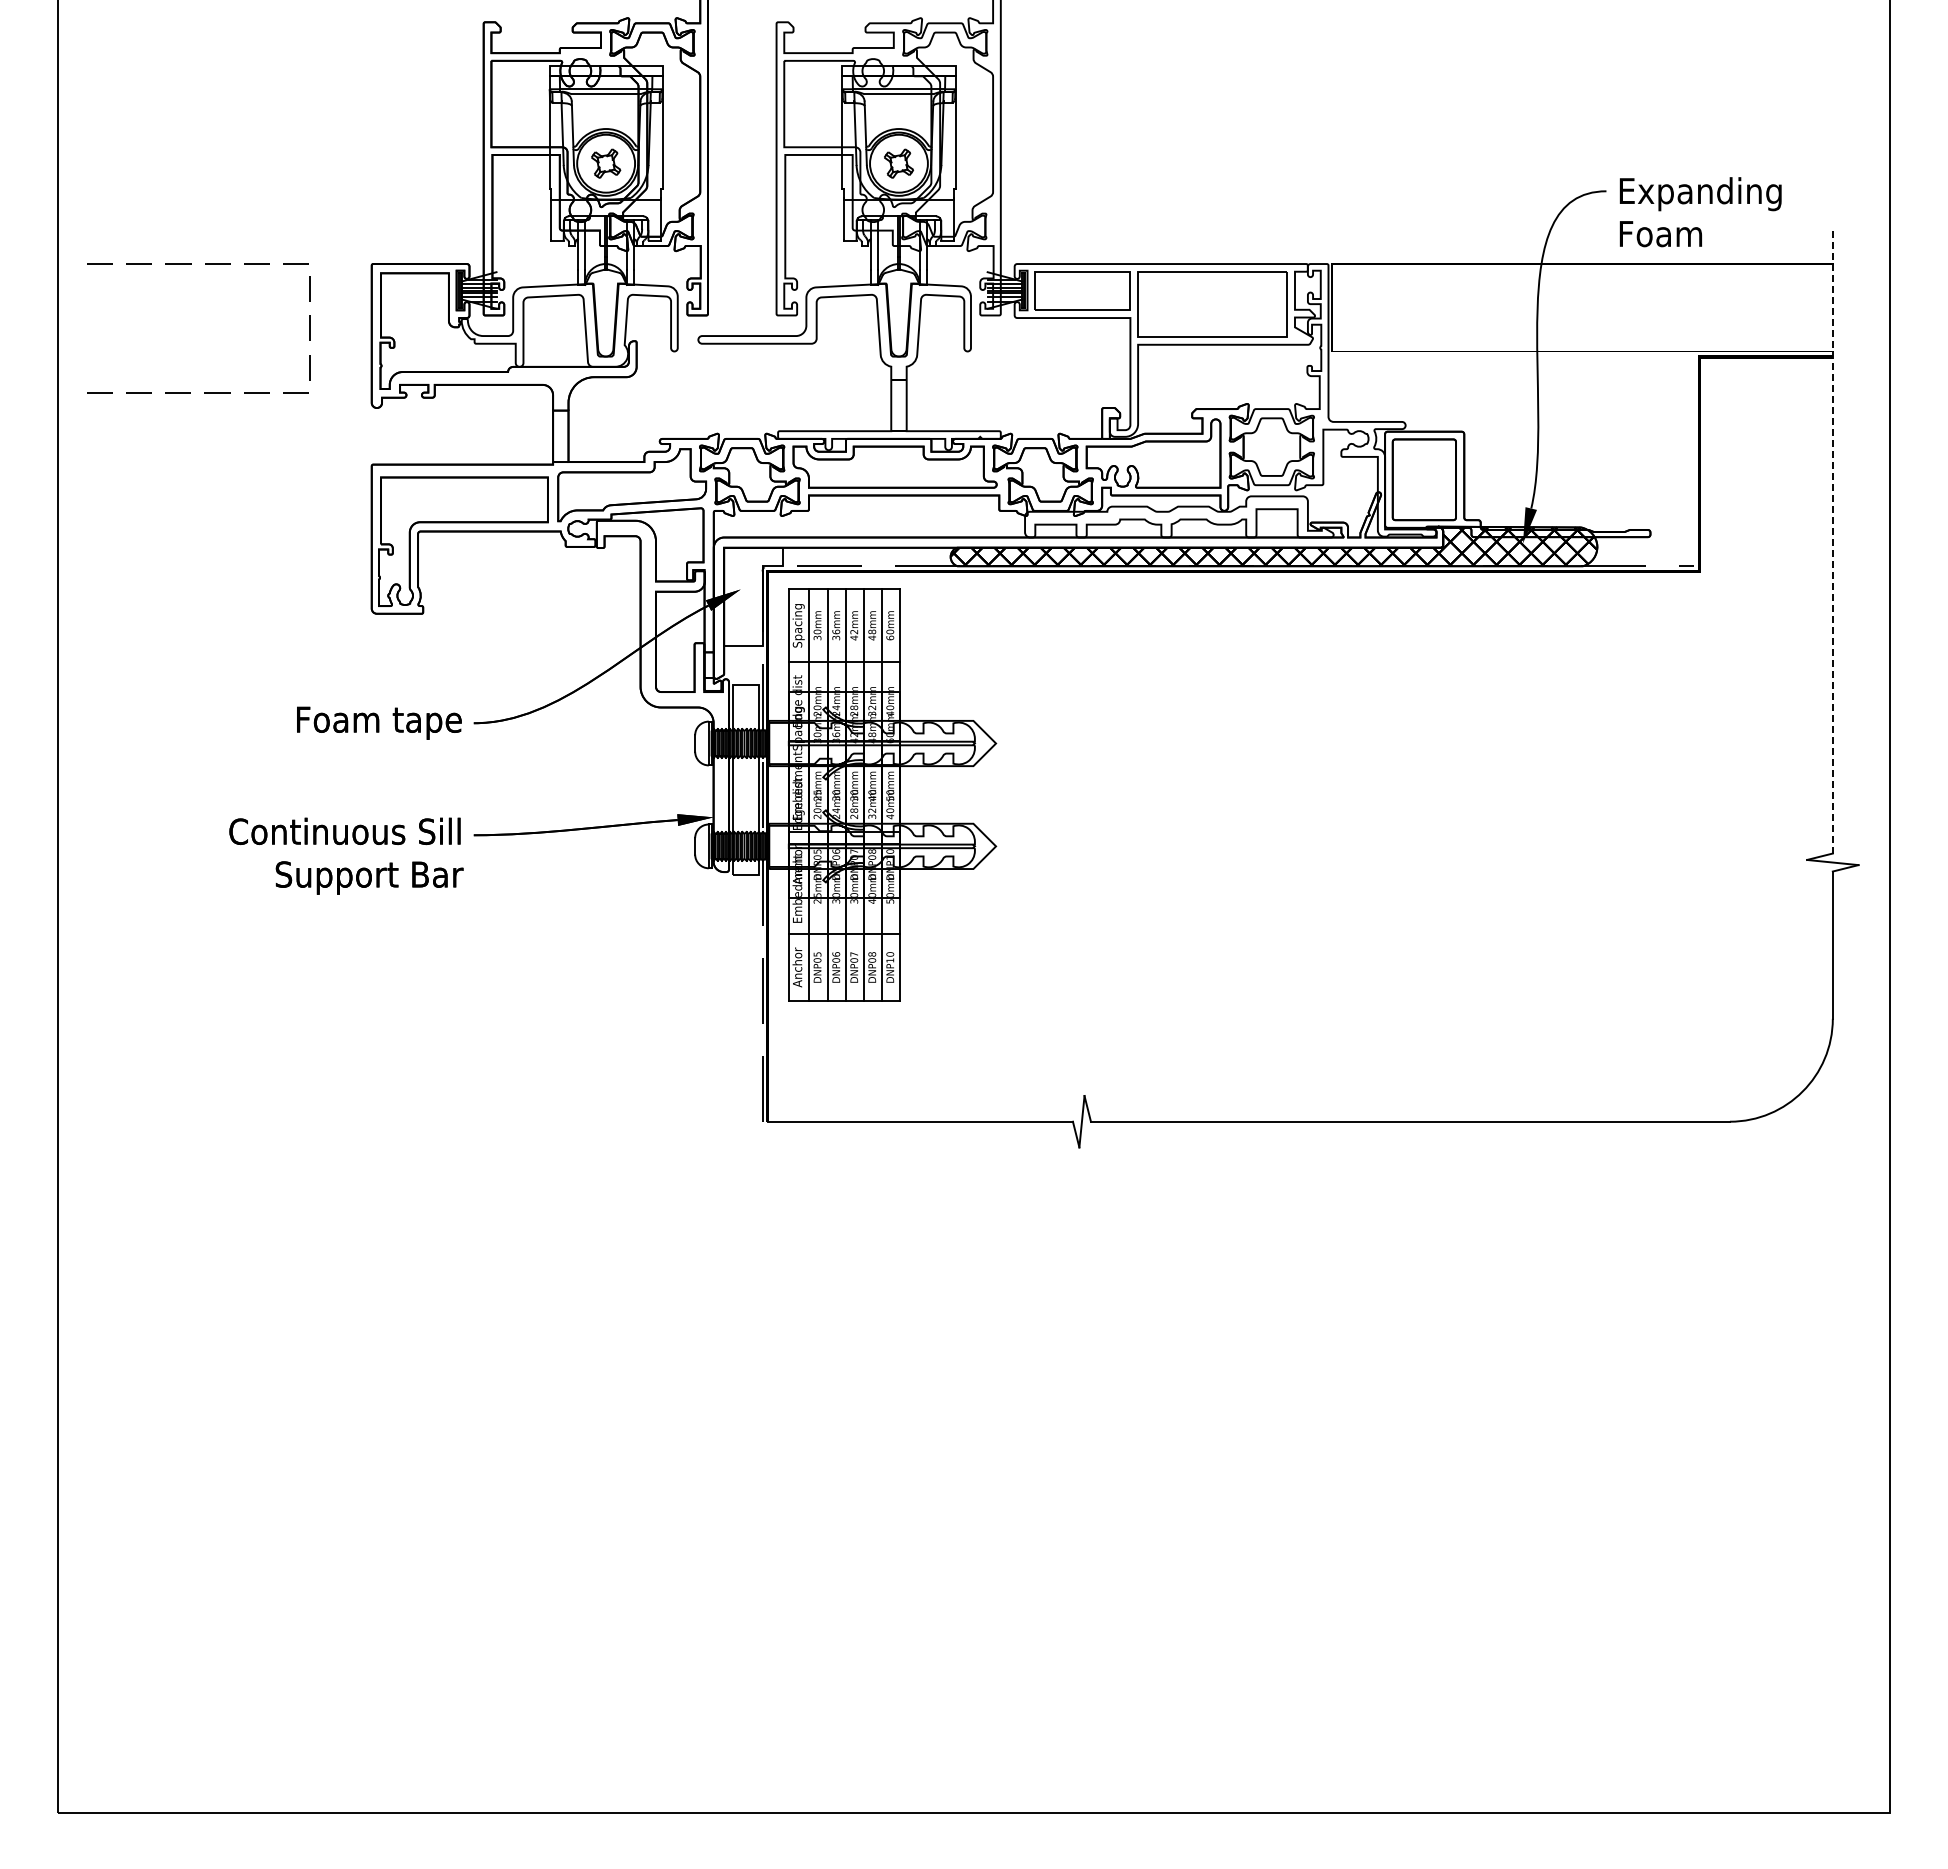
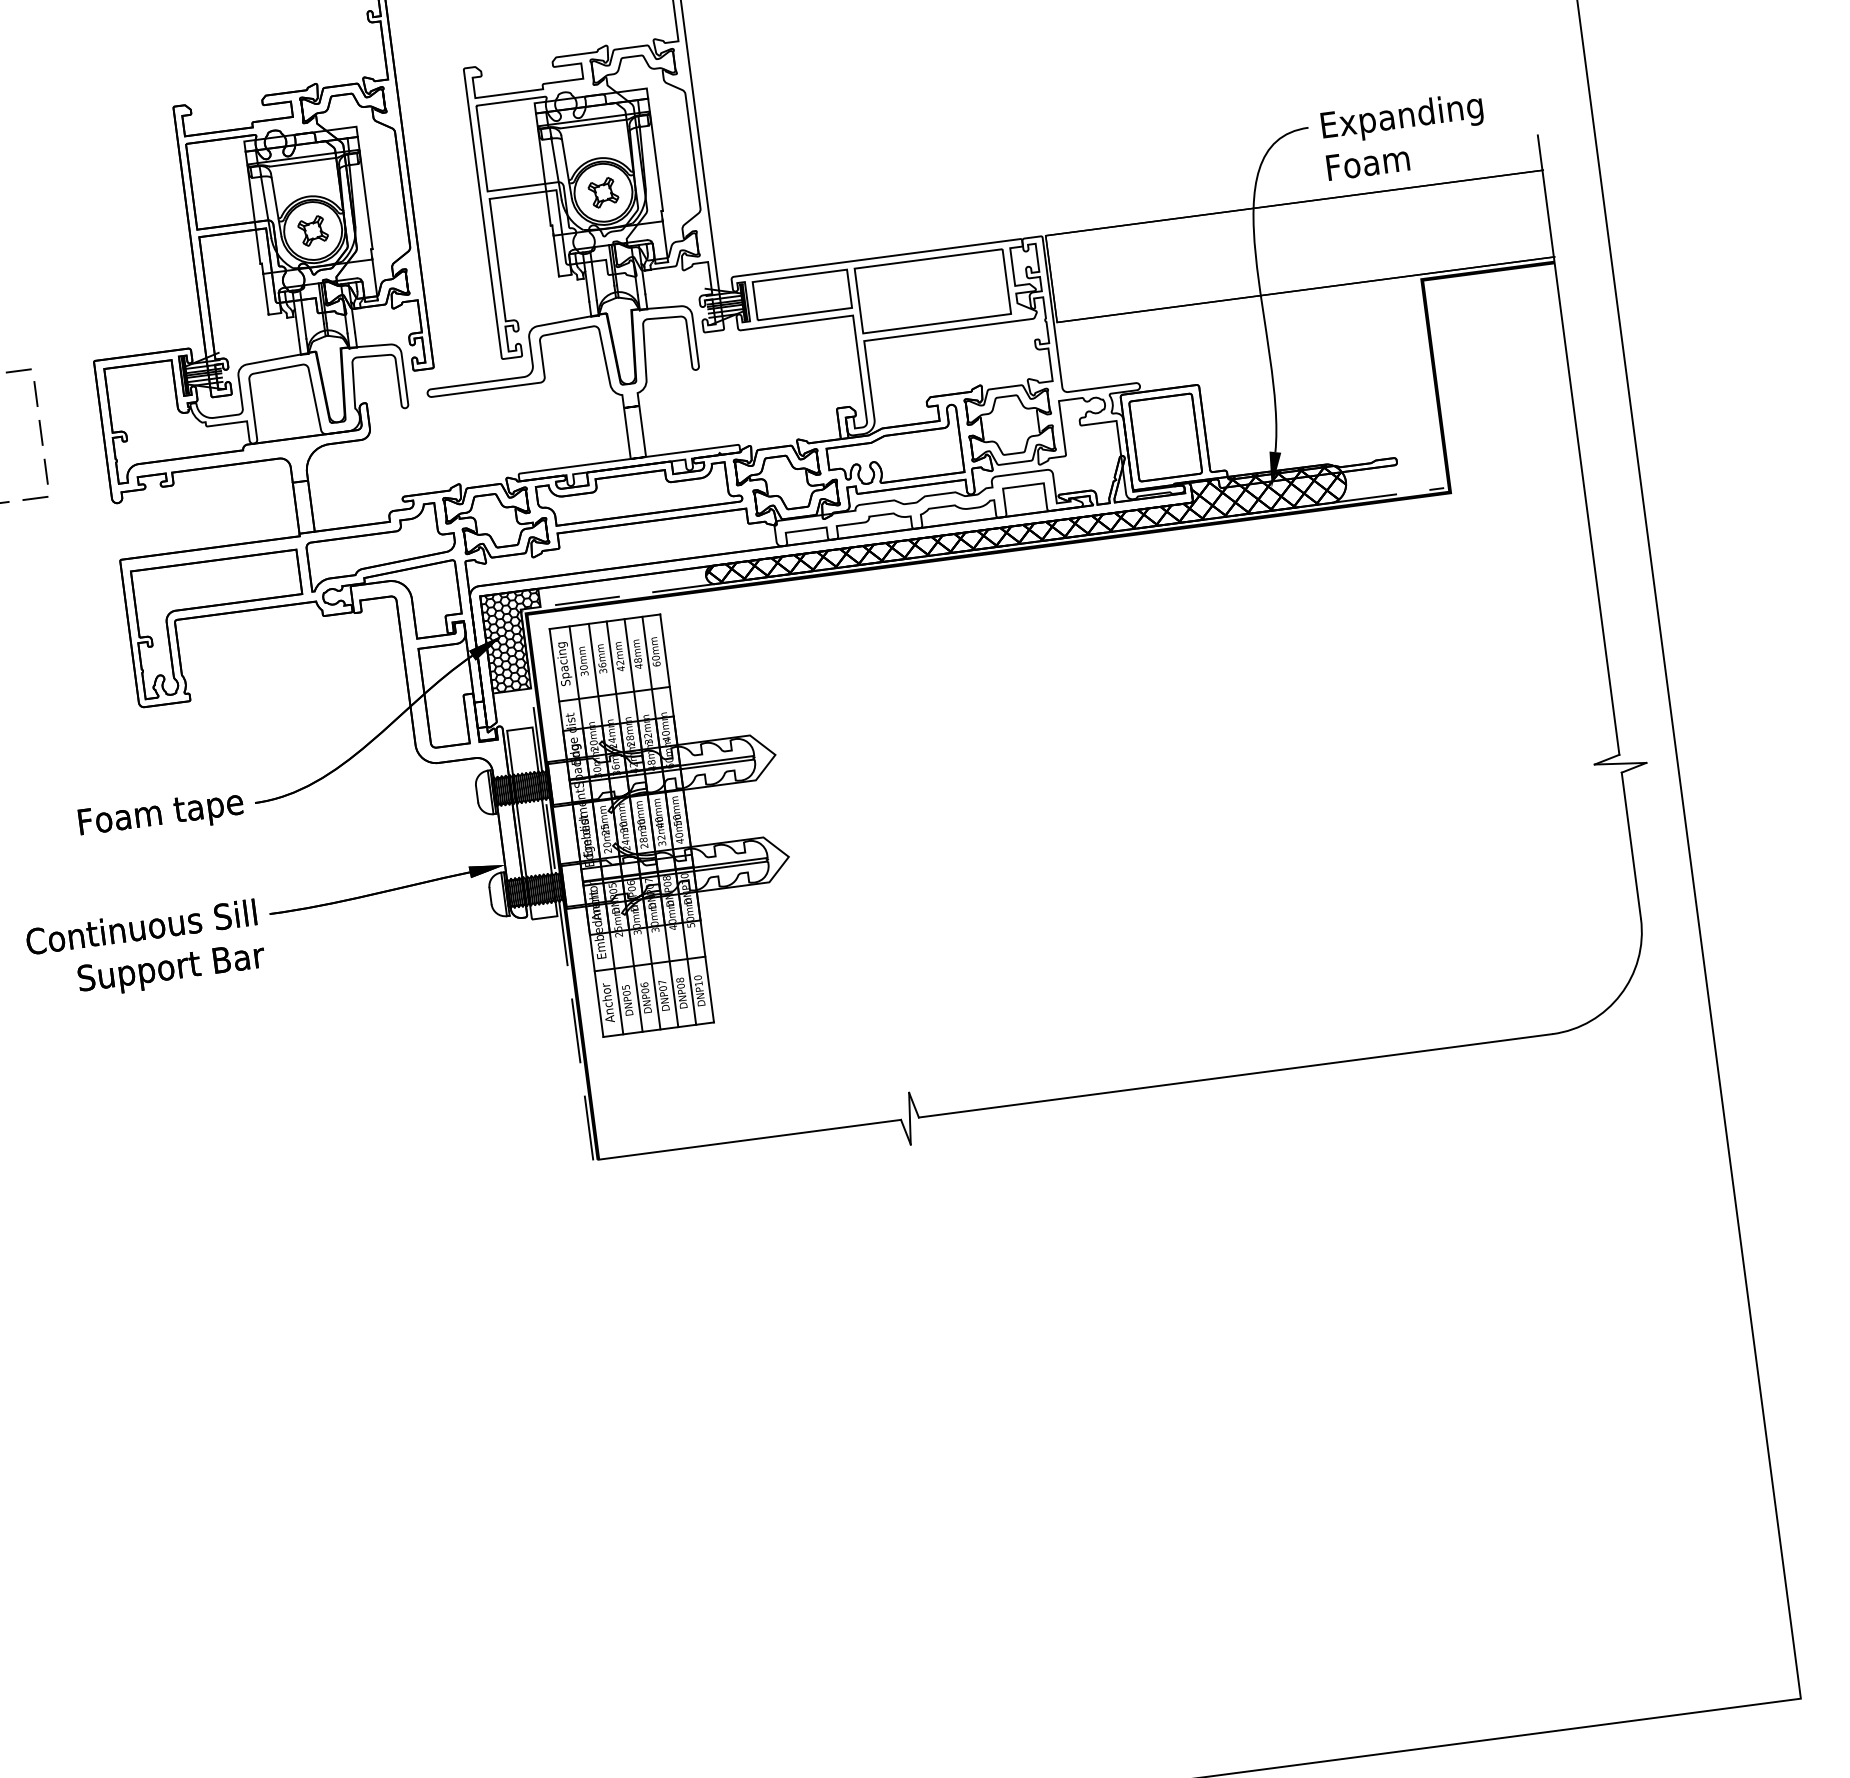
line: (1832, 540) -> (1578, 444), dashed -> solid
hatch: (753, 596) -> (515, 640), added

